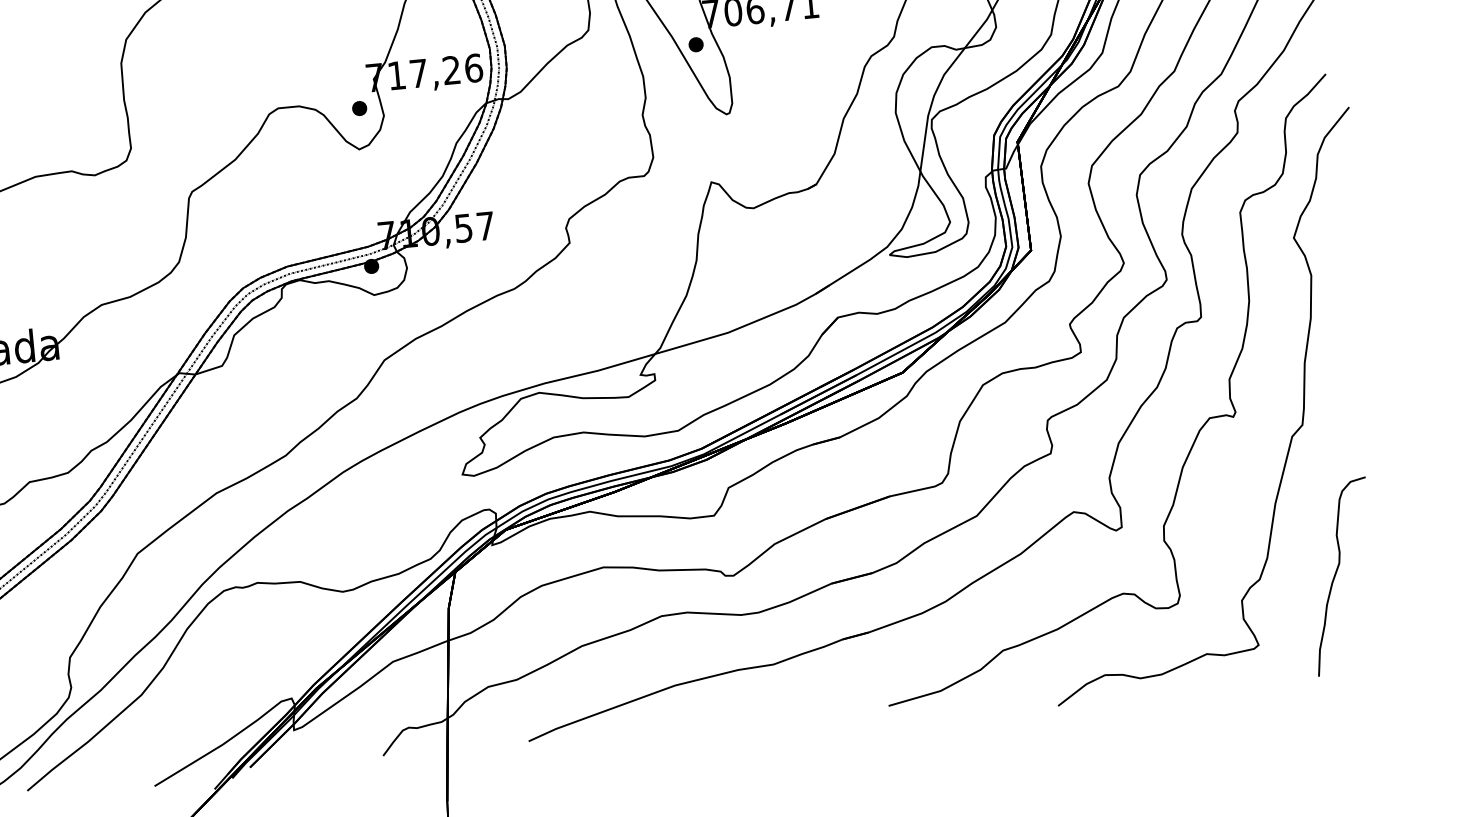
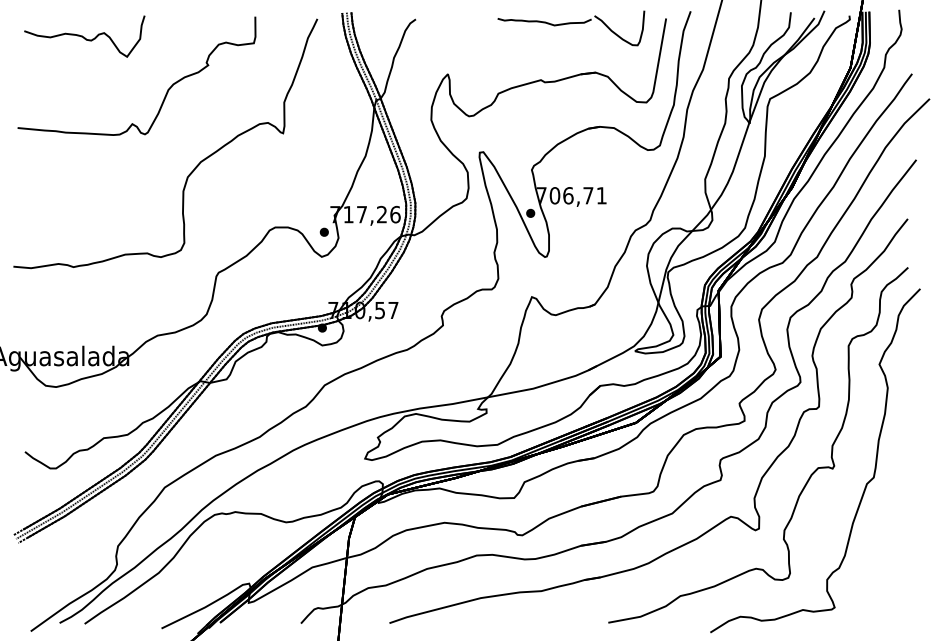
curve: (1337, 572) -> (886, 568), removed

